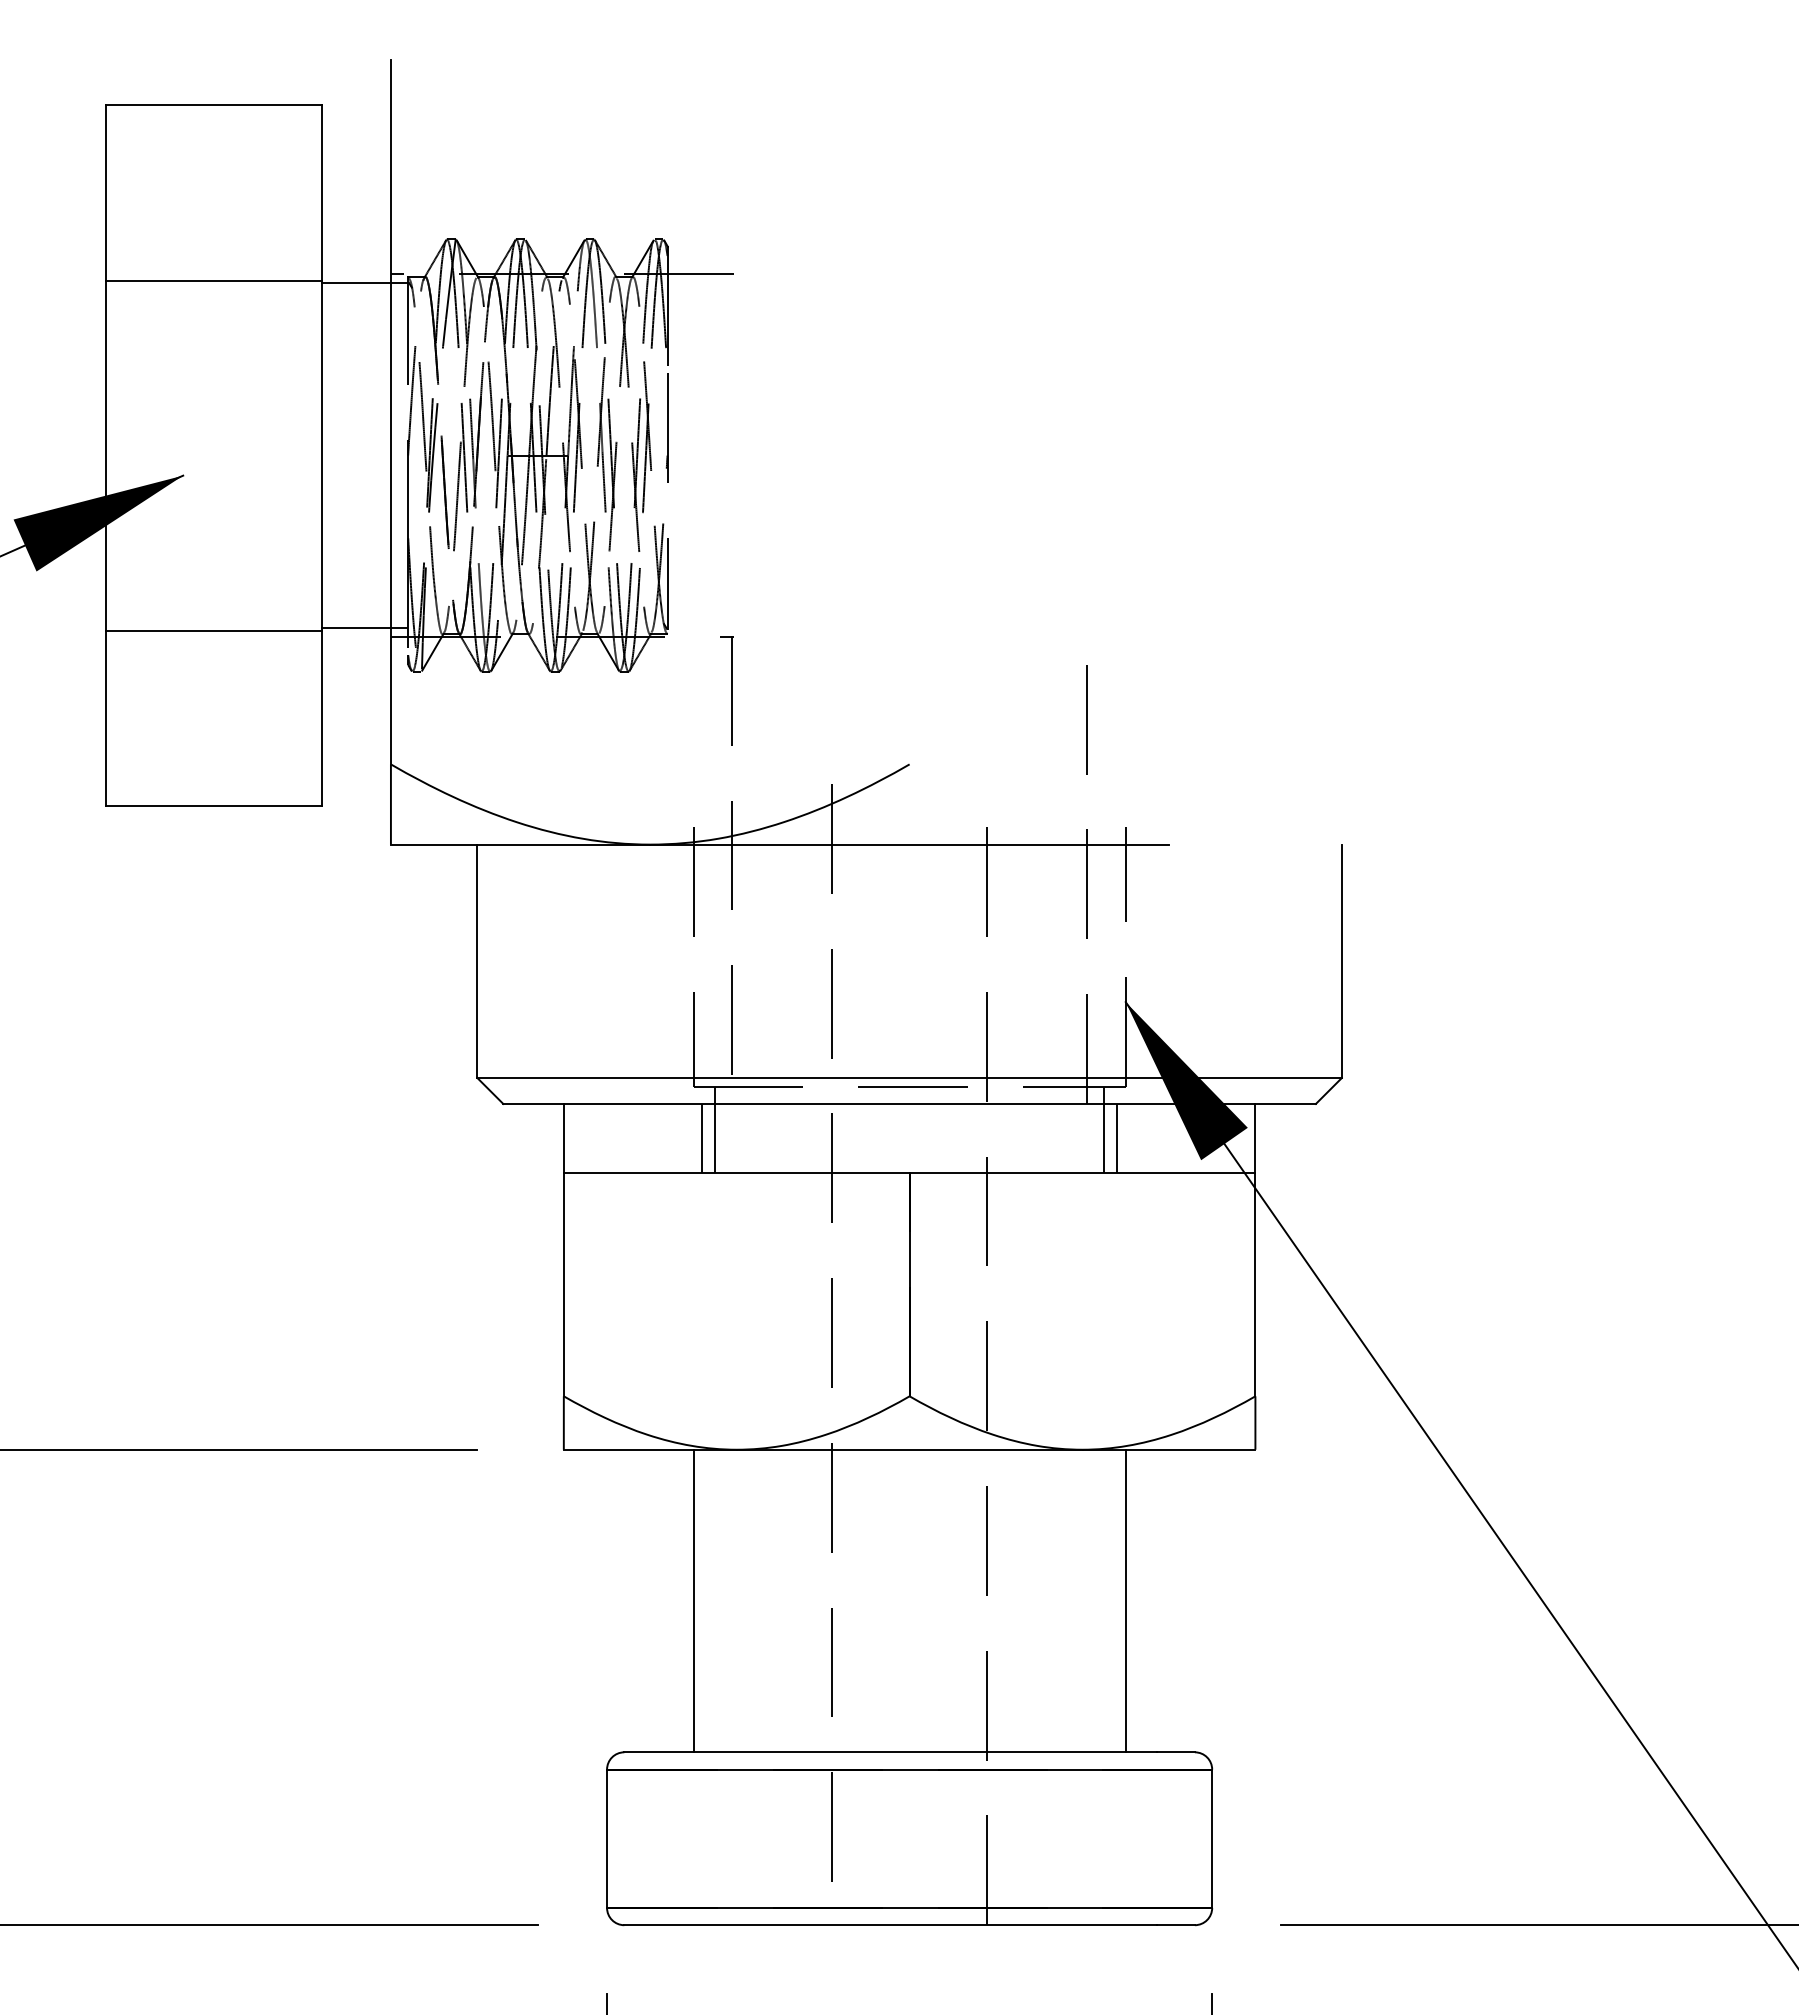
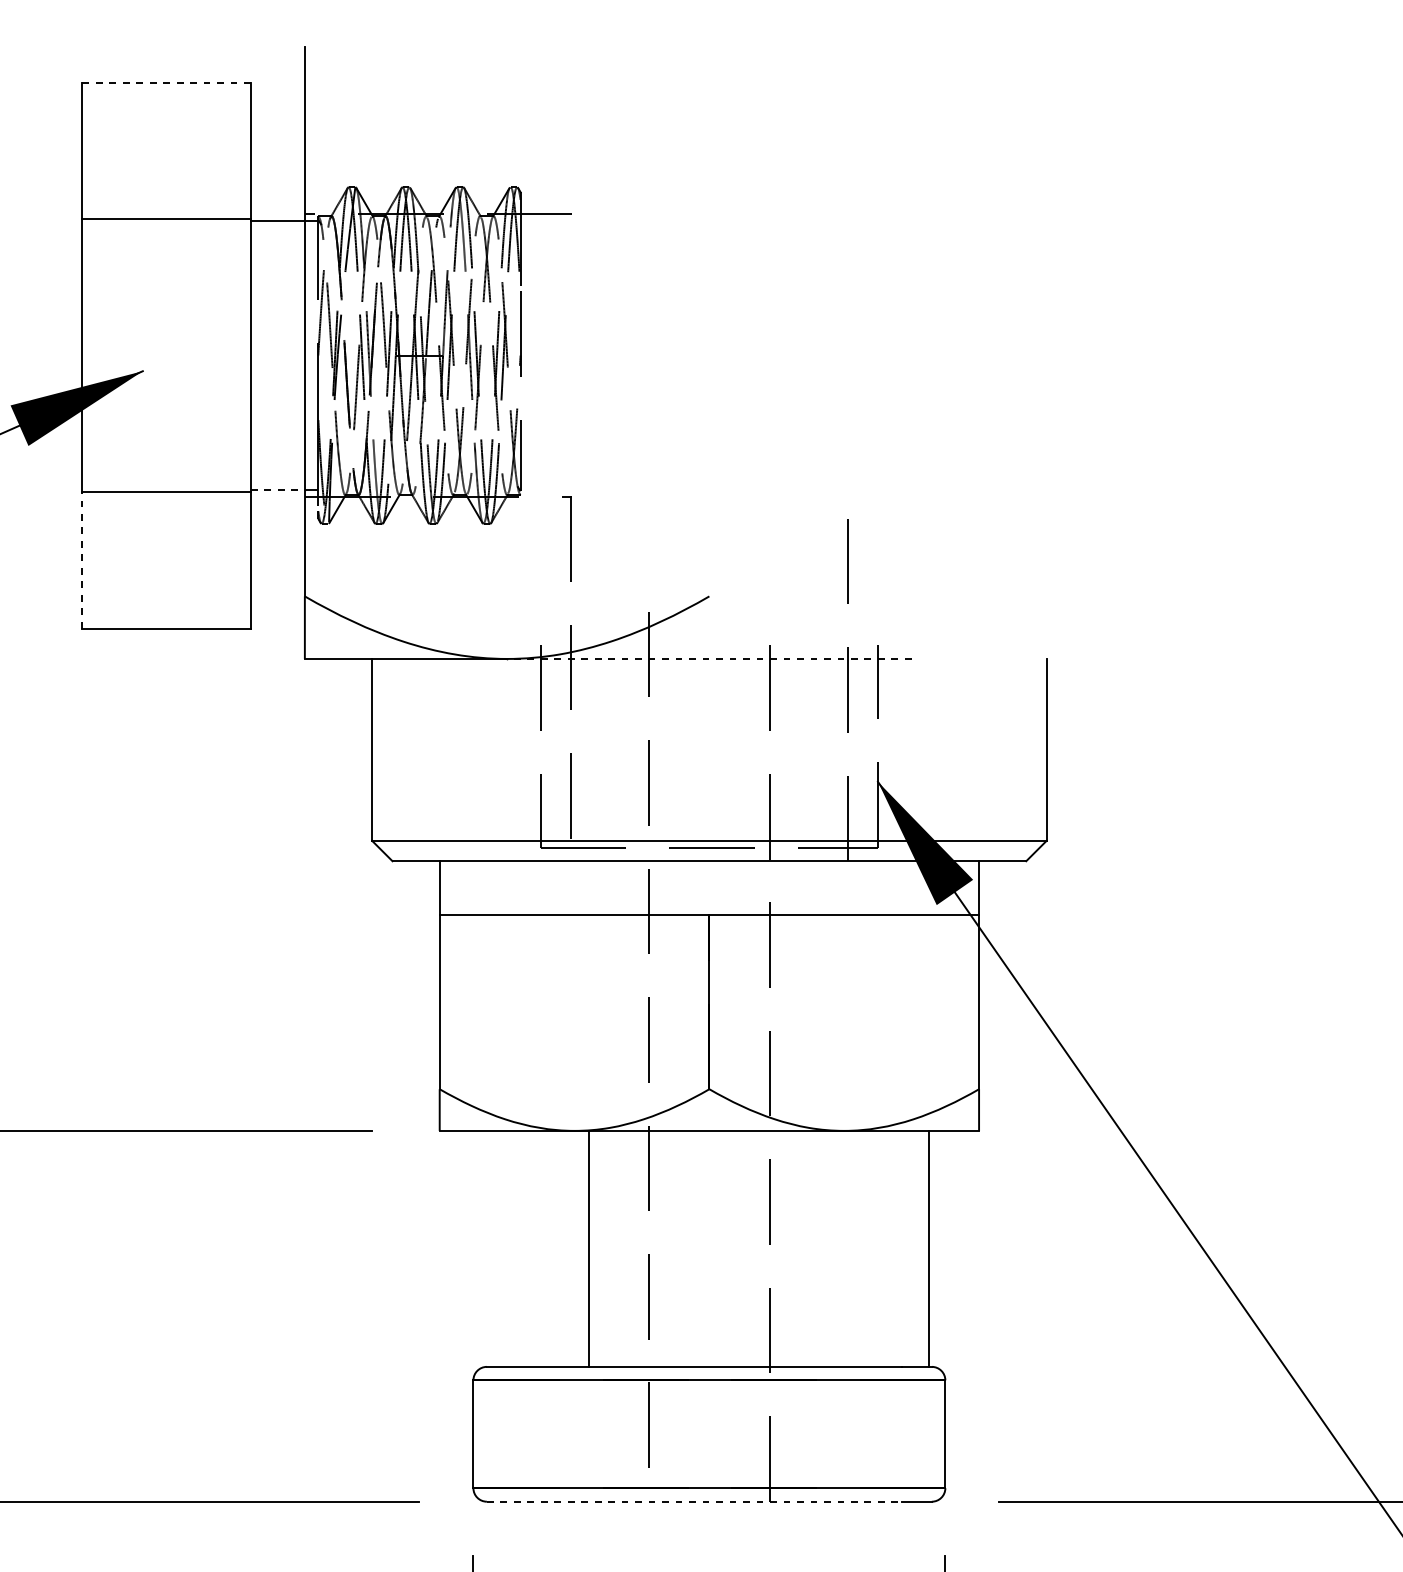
line: (213, 105) -> (166, 82), solid -> dashed
line: (356, 628) -> (278, 490), solid -> dashed
line: (105, 718) -> (82, 560), solid -> dashed
line: (909, 844) -> (709, 658), solid -> dashed
line: (715, 1129) -> (557, 881), removed
line: (1104, 1129) -> (861, 881), removed
line: (702, 1138) -> (547, 888), removed
line: (1117, 1138) -> (871, 888), removed
line: (693, 1600) -> (589, 1248), moved
line: (1125, 1600) -> (929, 1248), moved
line: (891, 1925) -> (695, 1501), solid -> dashed

